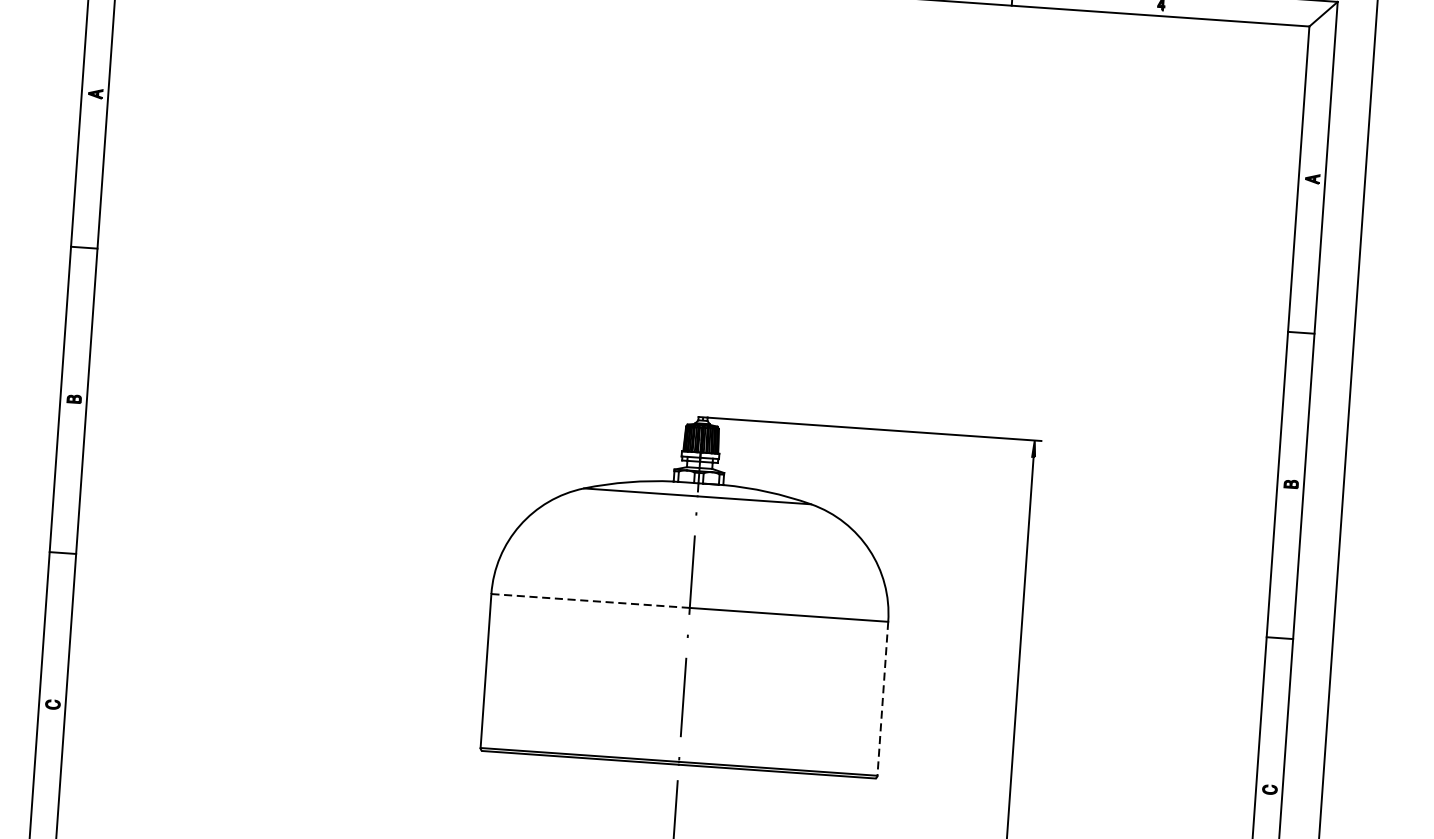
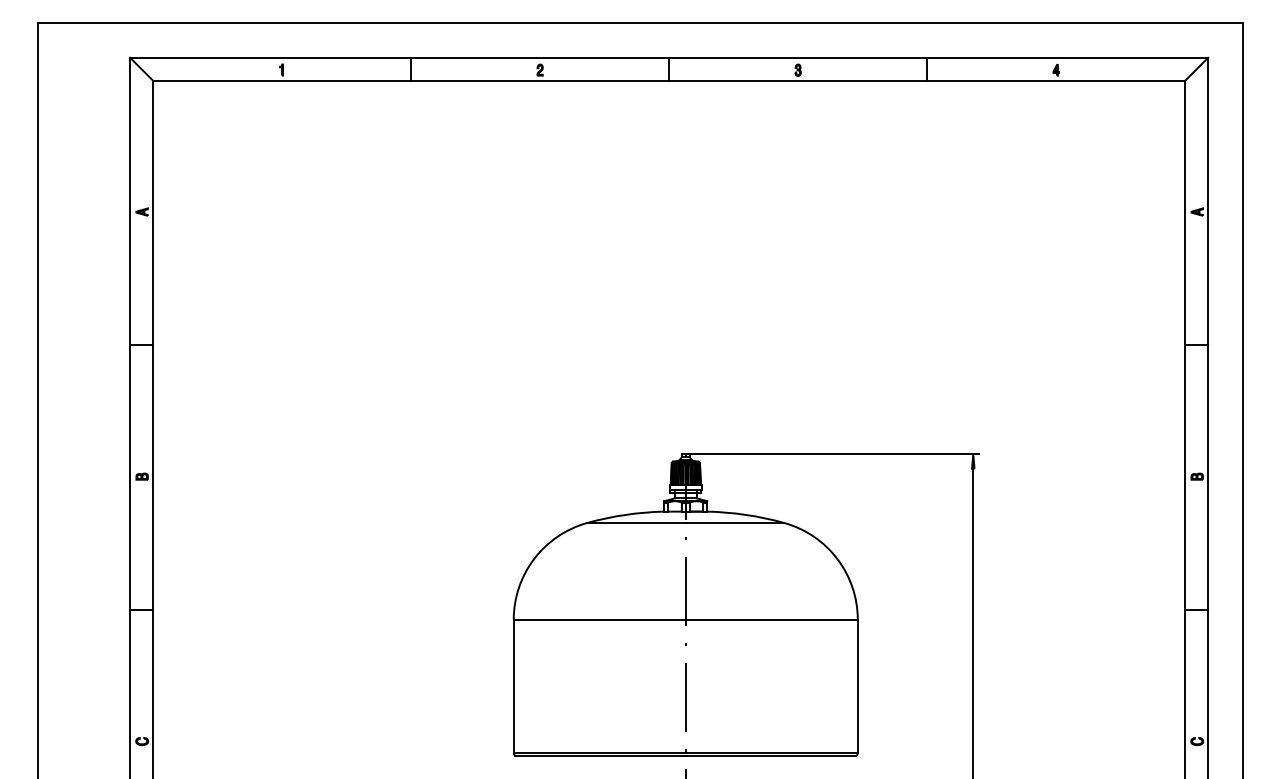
line: (591, 600) -> (600, 619), dashed -> solid
line: (882, 698) -> (857, 686), dashed -> solid

